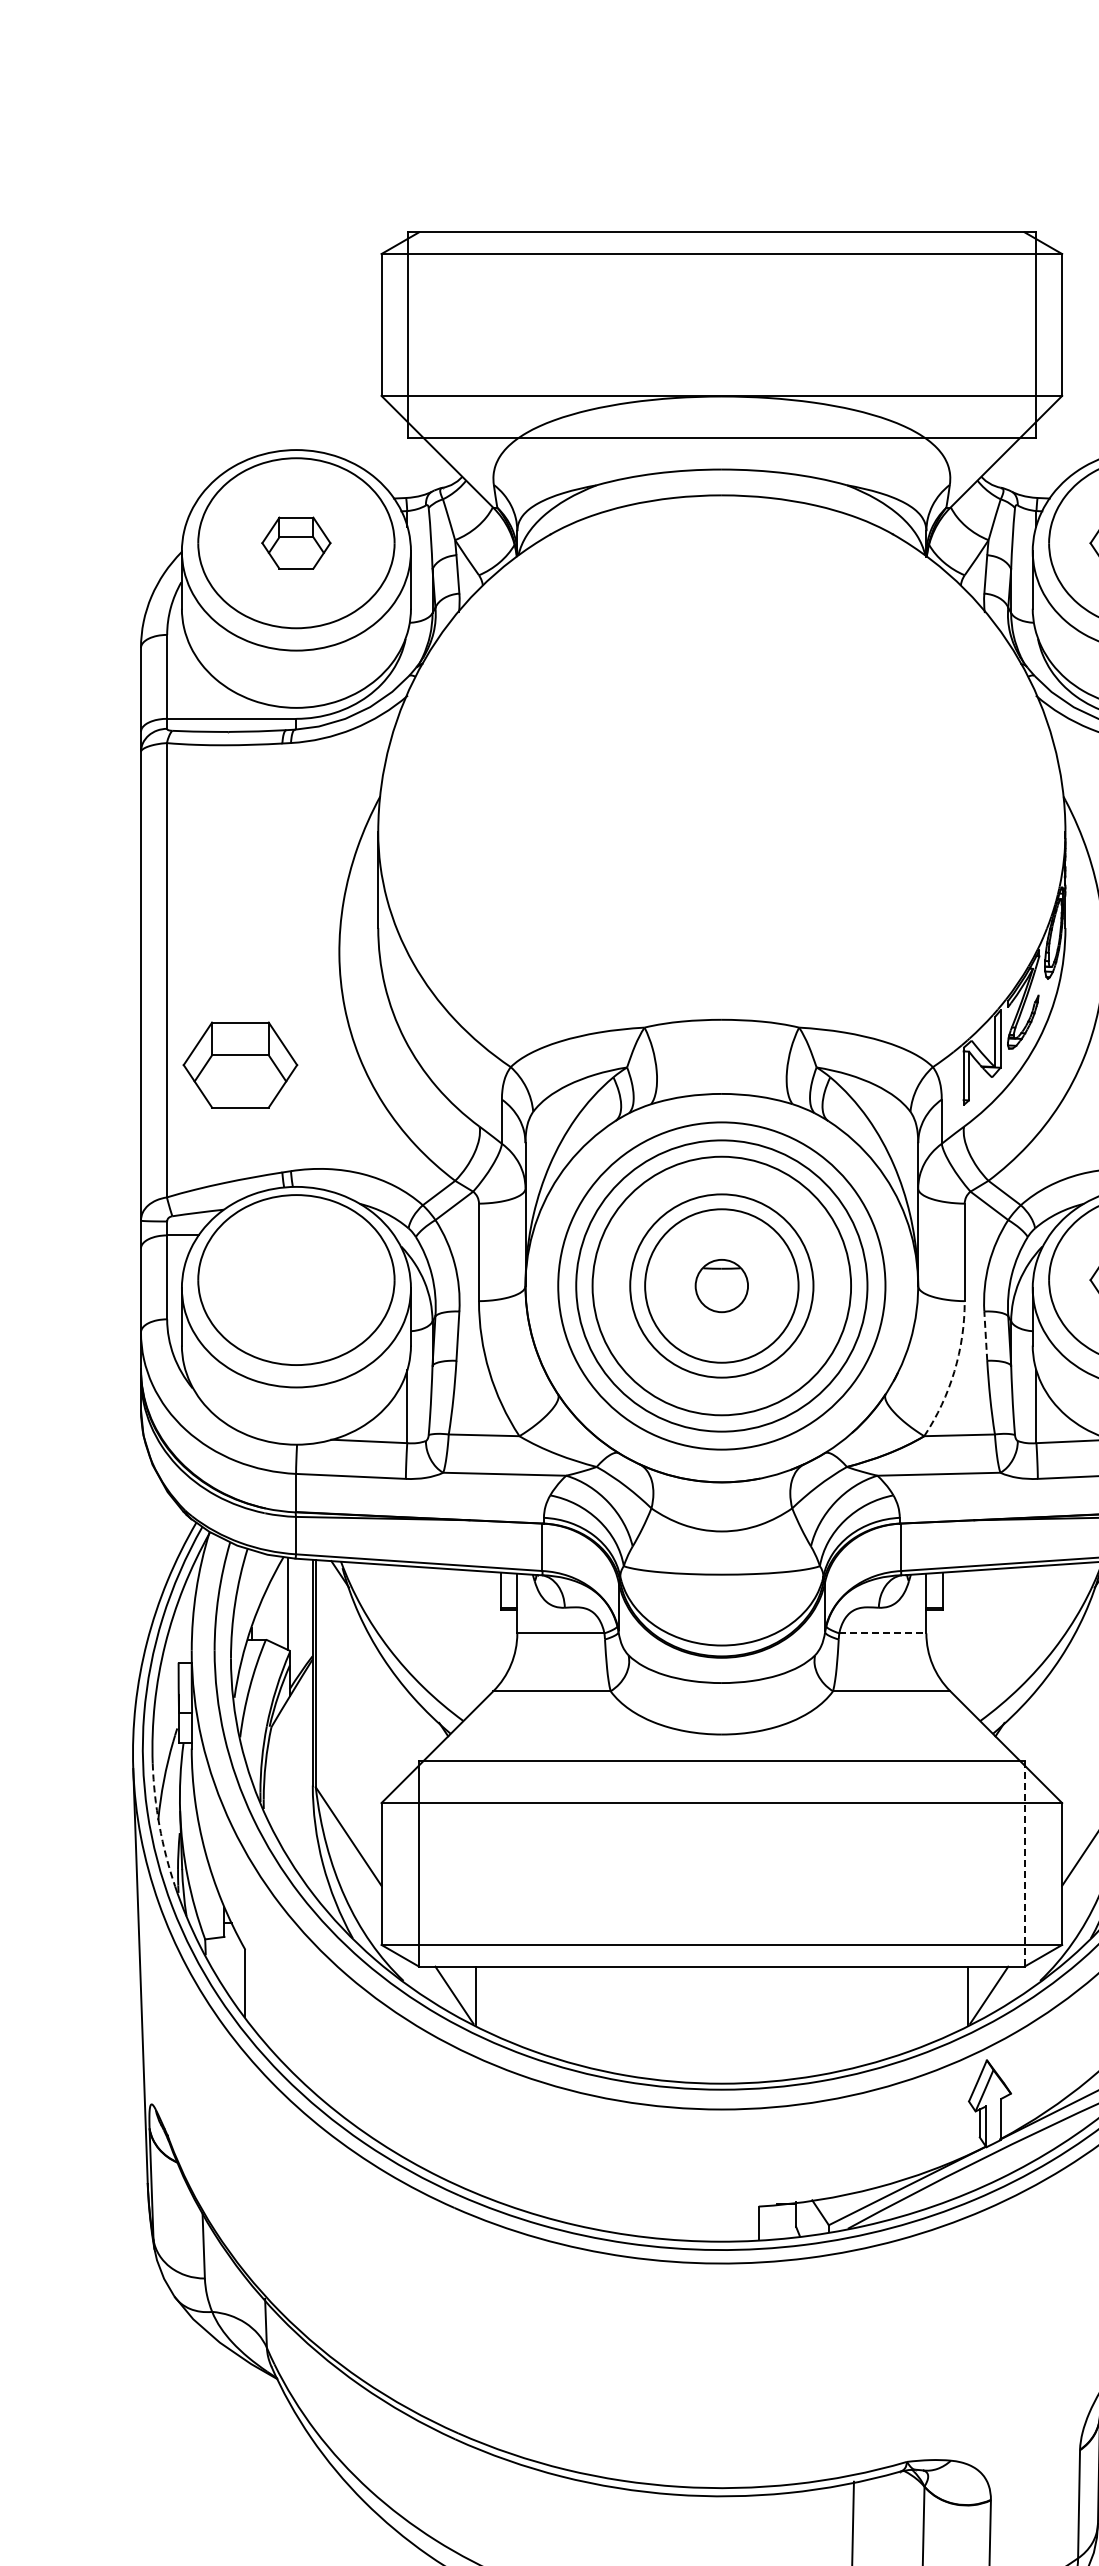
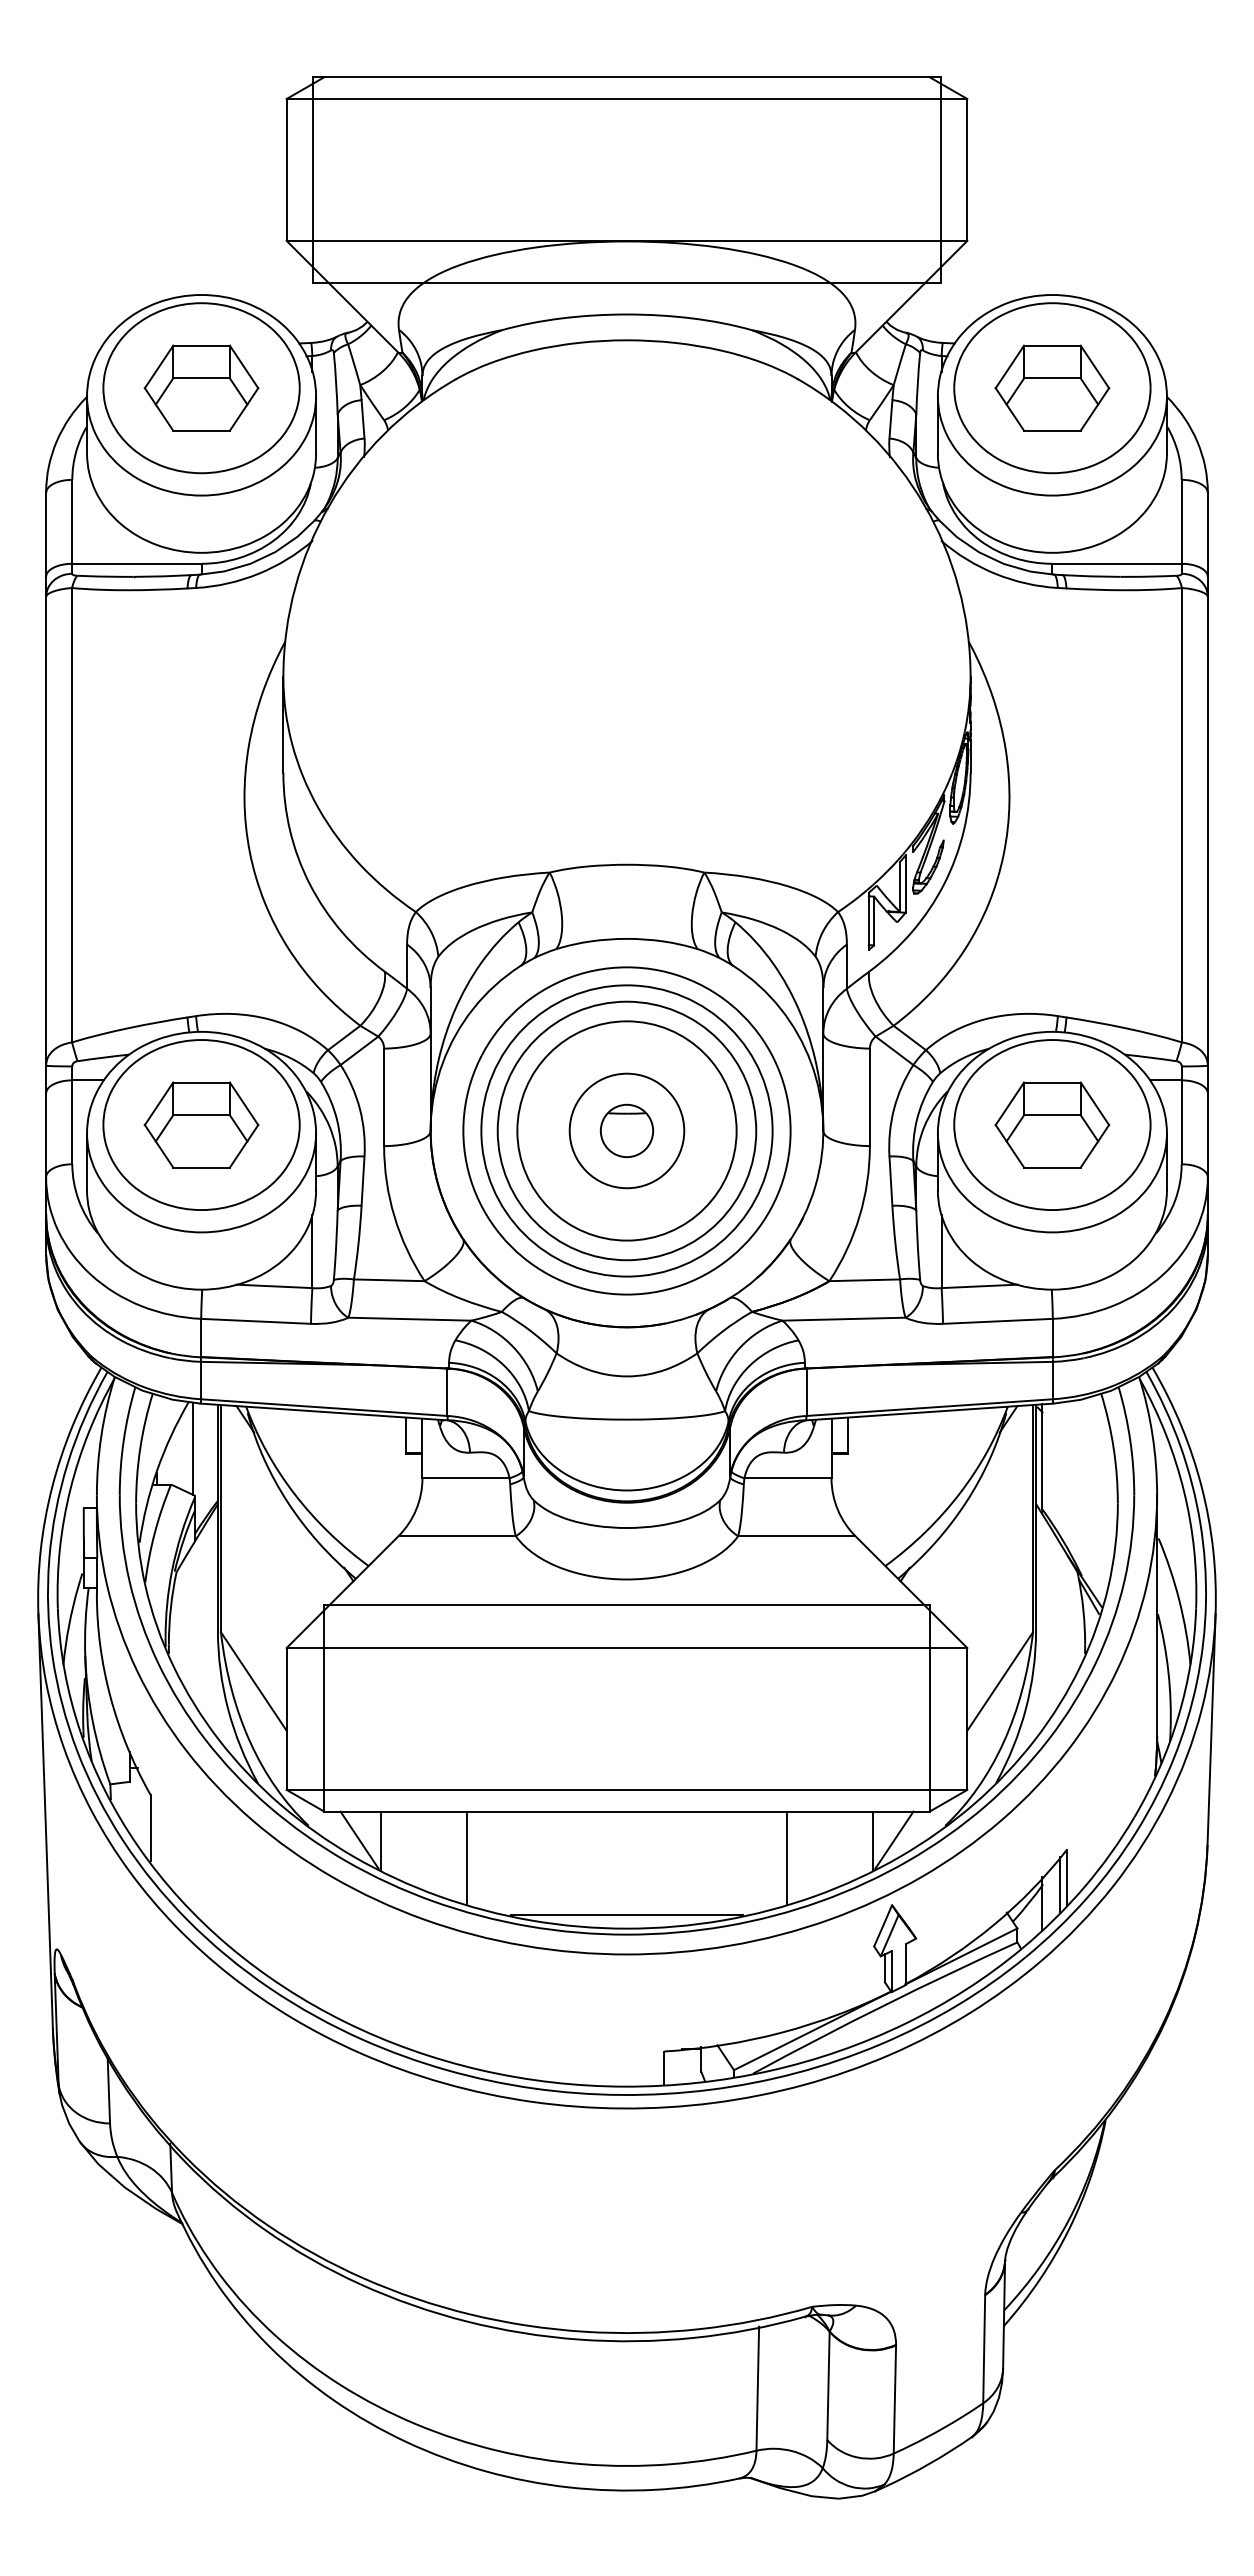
part: (296, 542) -> (201, 387), size x1.67
part: (240, 1064) -> (201, 1124), moved
circle: (721, 1285) -> (626, 1130), size x0.62
circle: (721, 1285) -> (626, 1130), size x1.43
line: (985, 1336) -> (890, 1181), dashed -> solid
arc: (954, 1371) -> (859, 1216), dashed -> solid
line: (882, 1633) -> (787, 1478), dashed -> solid
arc: (159, 1825) -> (64, 1670), dashed -> solid
line: (1024, 1864) -> (929, 1709), dashed -> solid
line: (561, 2012) -> (466, 1857), added
line: (882, 2012) -> (787, 1857), added
line: (721, 2070) -> (626, 1915), added

